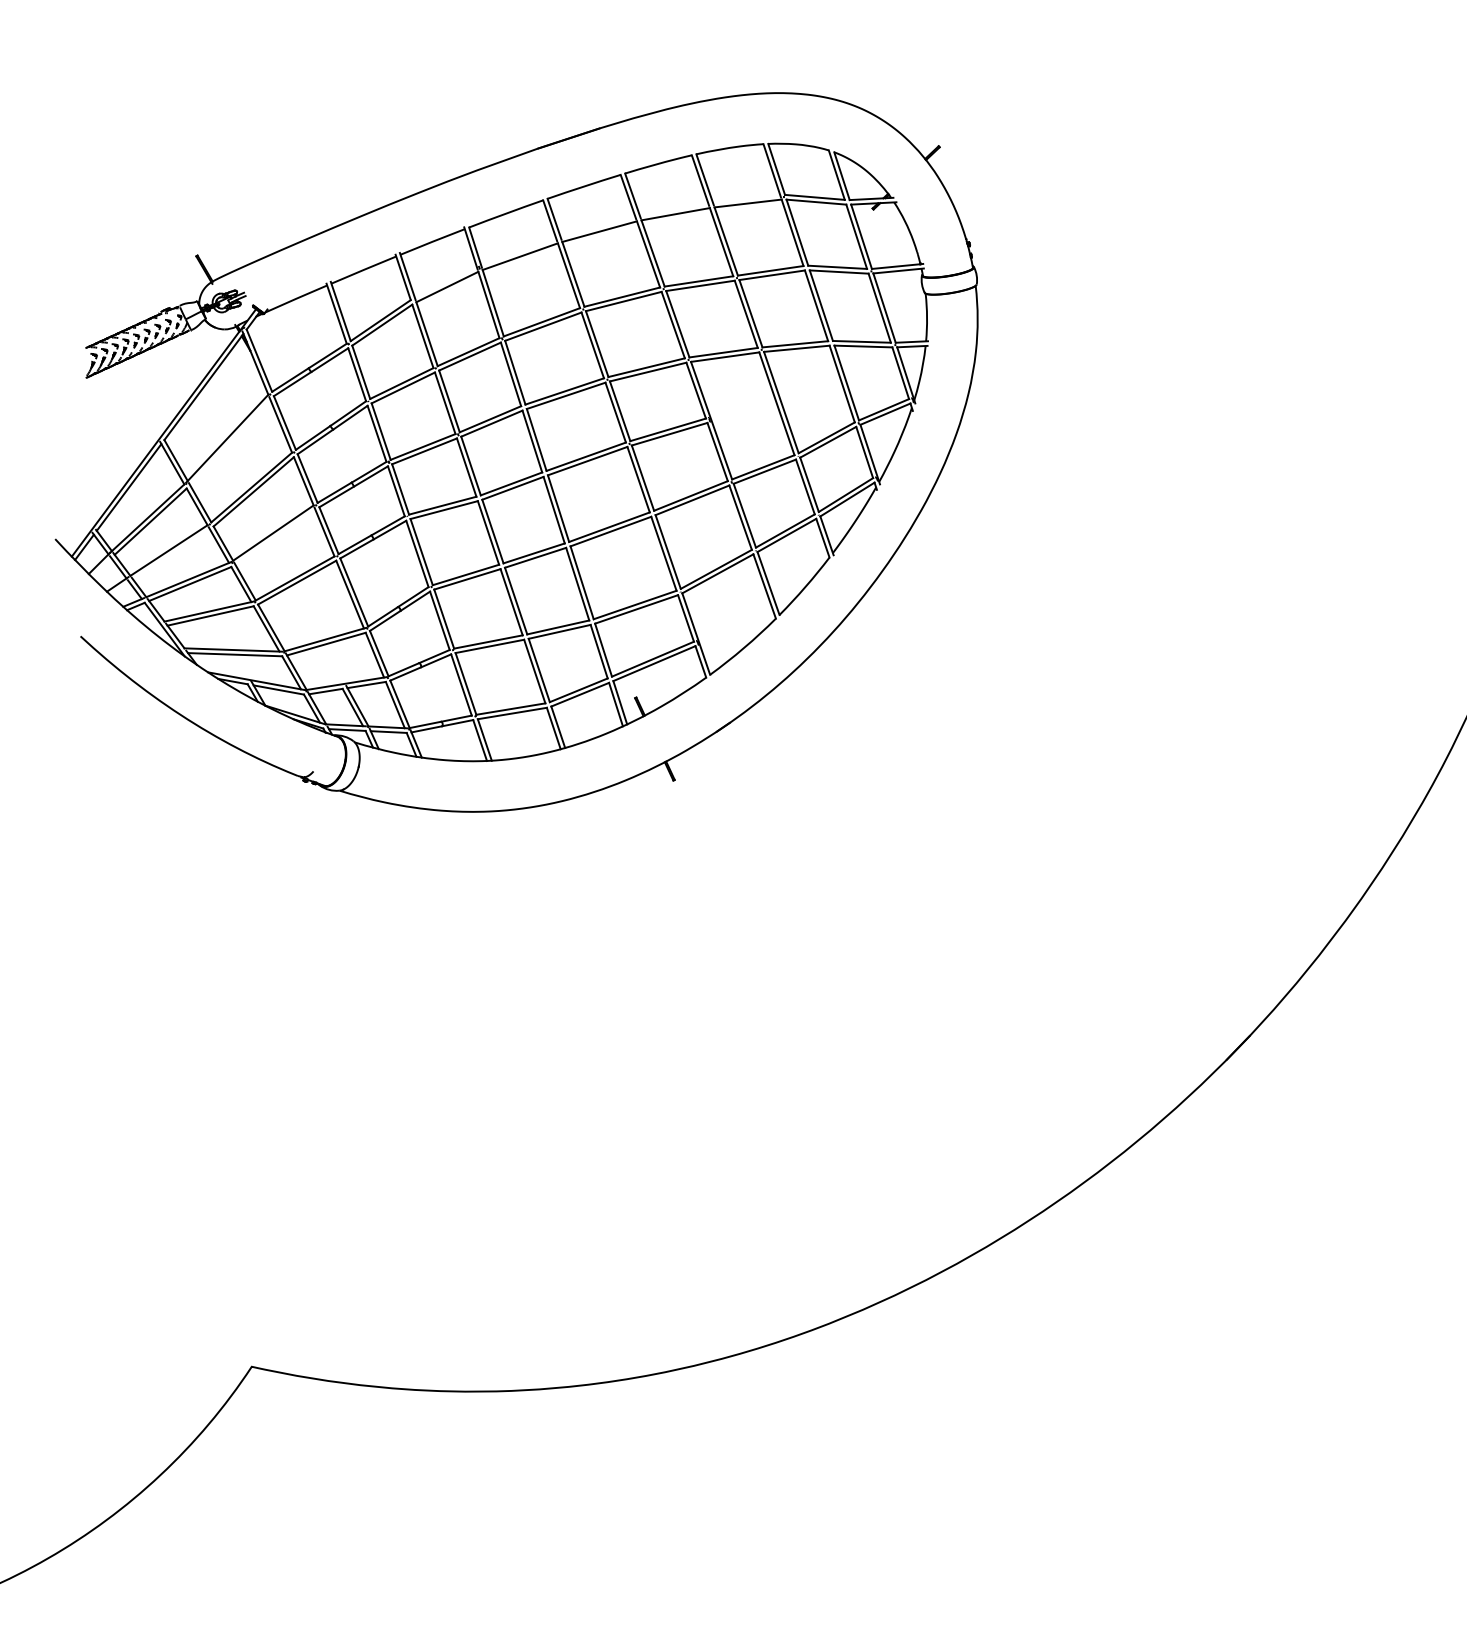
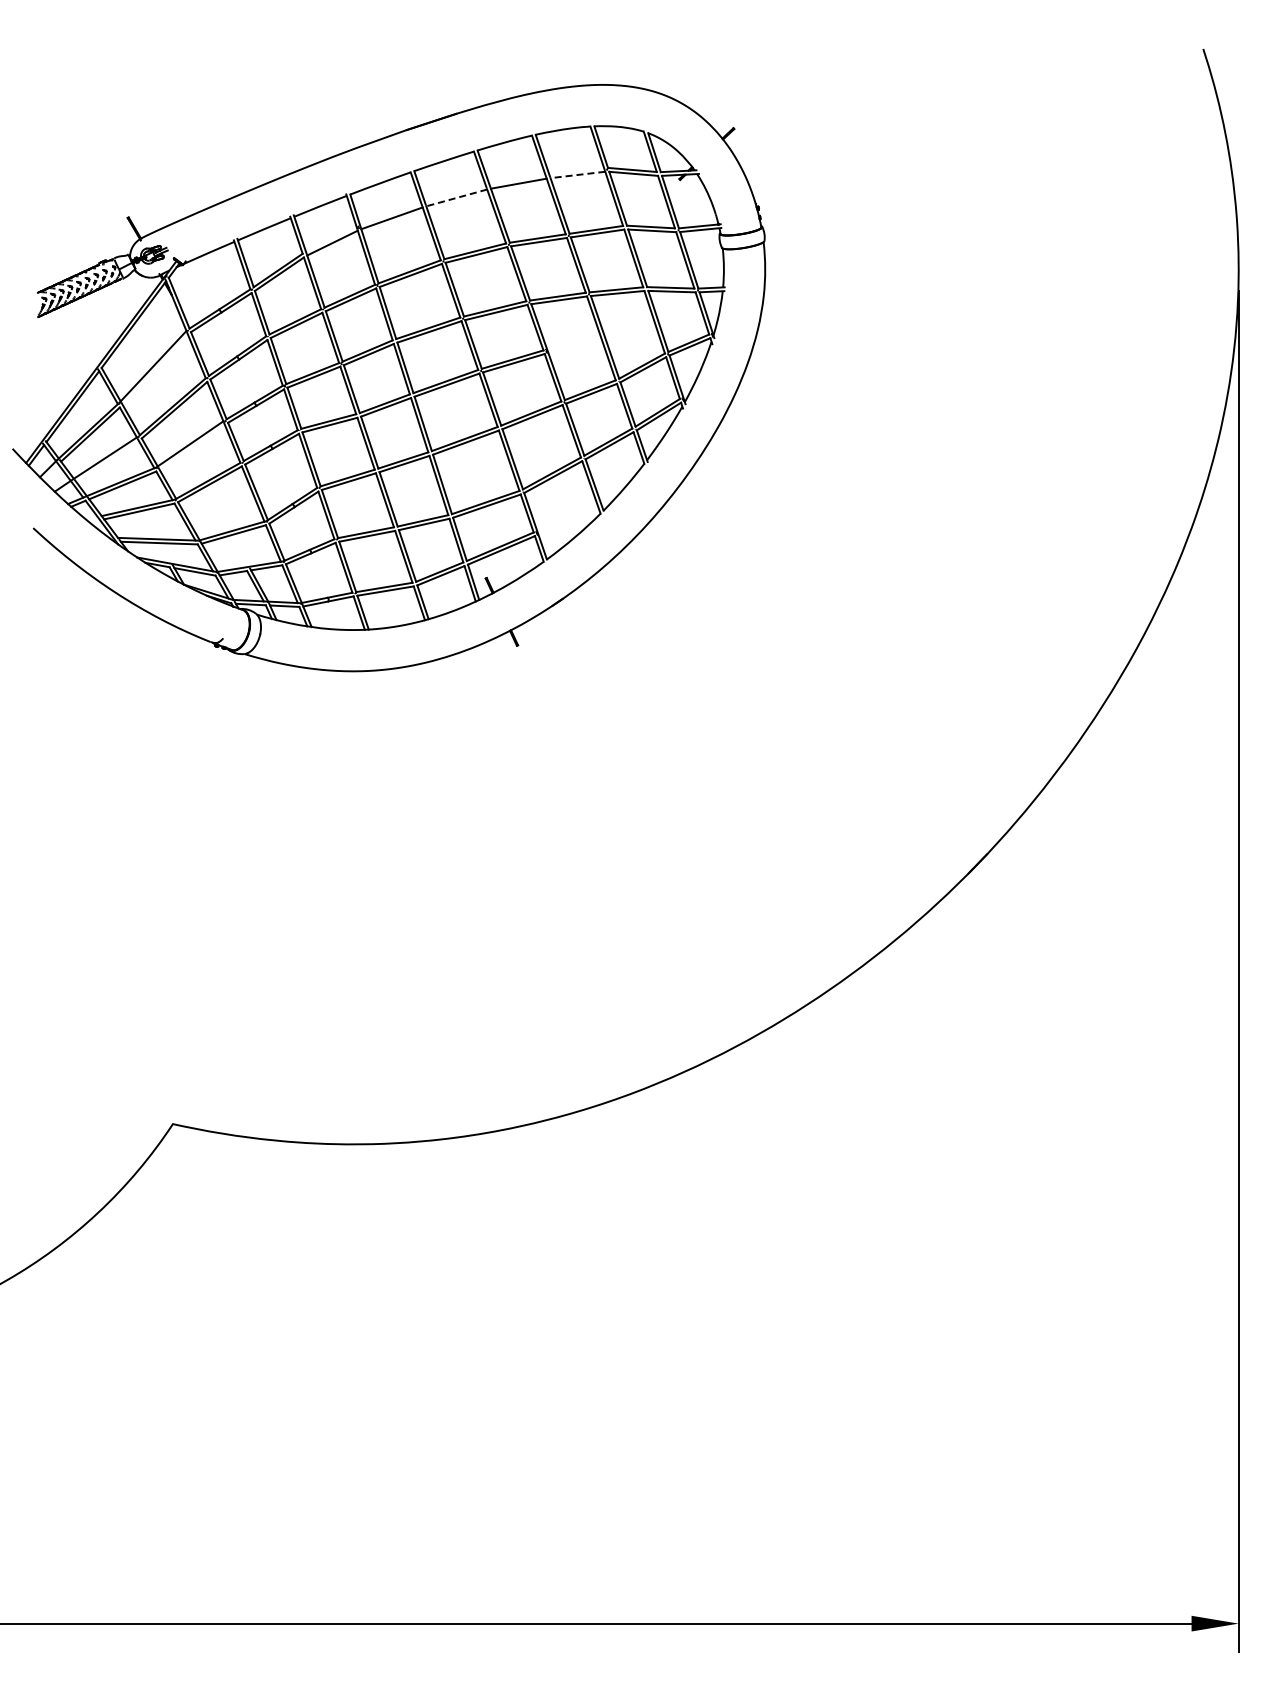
line: (747, 202) -> (577, 174), solid -> dashed
line: (599, 231) -> (456, 197), solid -> dashed

